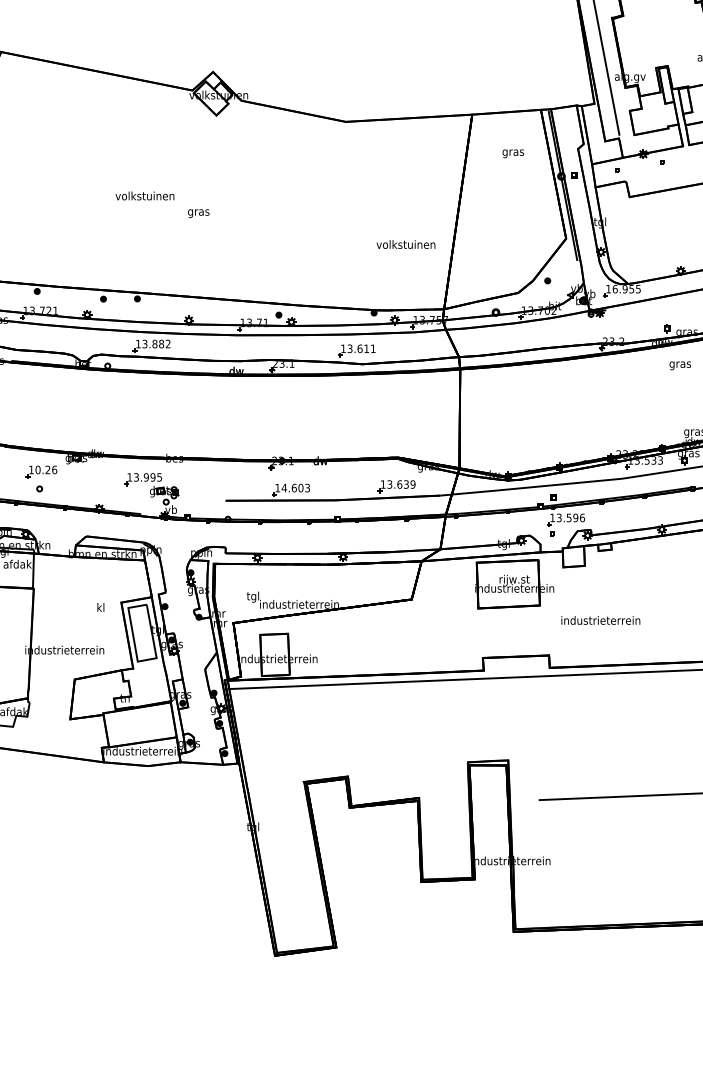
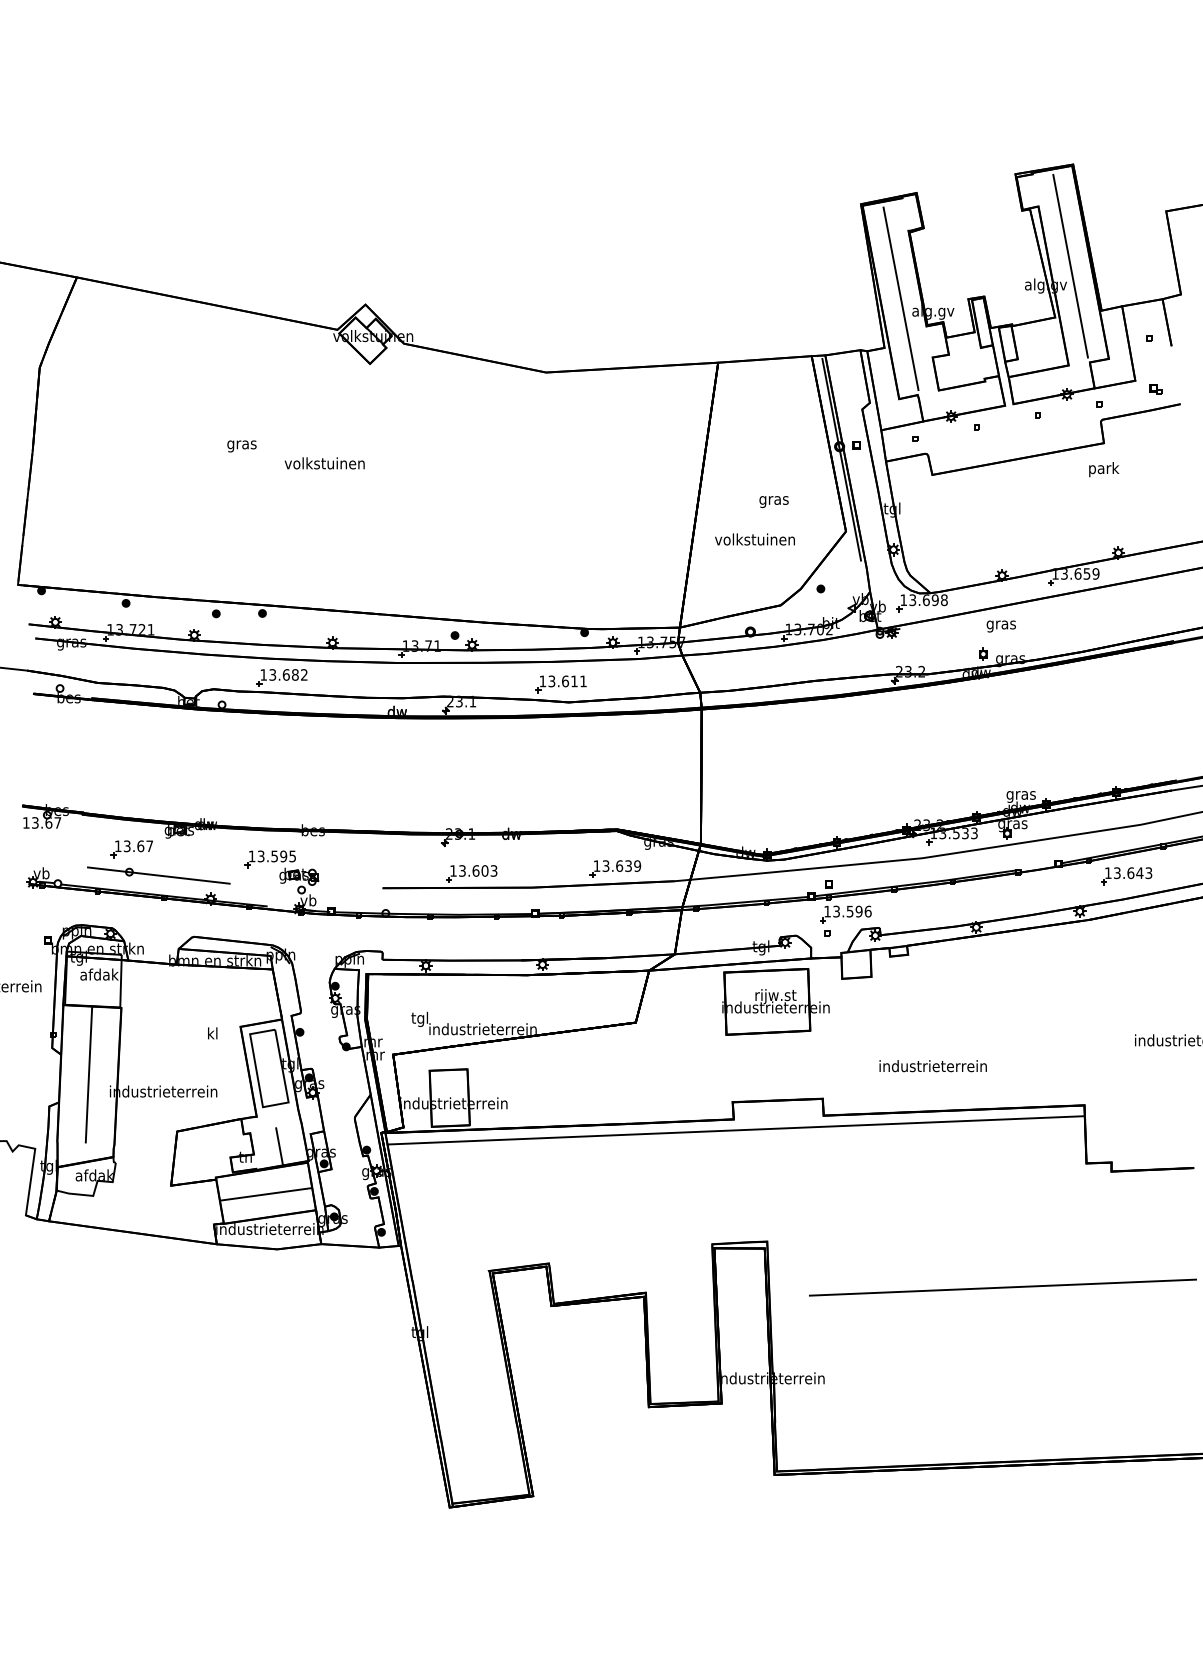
text: (512, 153) -> (773, 501), moved
text: (144, 196) -> (324, 463), moved
text: (198, 213) -> (241, 446), moved
text: (405, 244) -> (754, 539), moved
text: (626, 289) -> (928, 600), 16.955 -> 13.698
text: (154, 343) -> (285, 674), 13.882 -> 13.682
text: (679, 365) -> (1000, 626), moved
text: (46, 470) -> (138, 846), 10.26 -> 13.67
text: (146, 476) -> (274, 855), 13.995 -> 13.595
text: (284, 487) -> (462, 870), 14.603 -> 13.603
line: (61, 491) -> (158, 875), added
text: (600, 620) -> (932, 1066), moved
line: (9, 637) -> (88, 1074), added
line: (149, 690) -> (279, 1146), added
line: (140, 725) -> (266, 1194), added

